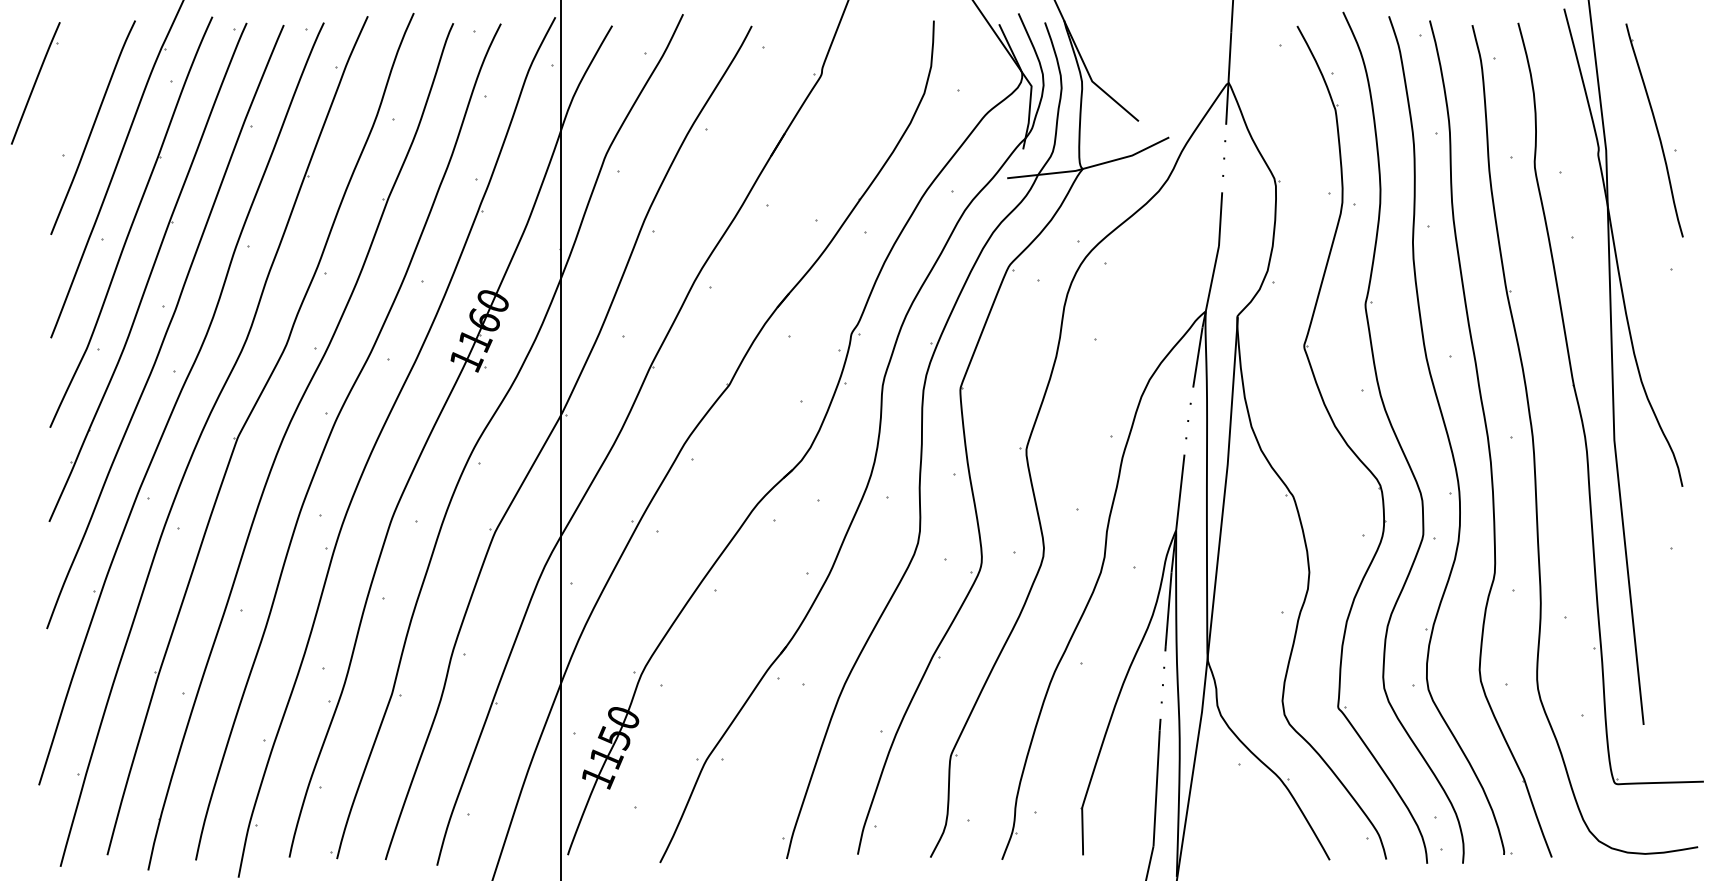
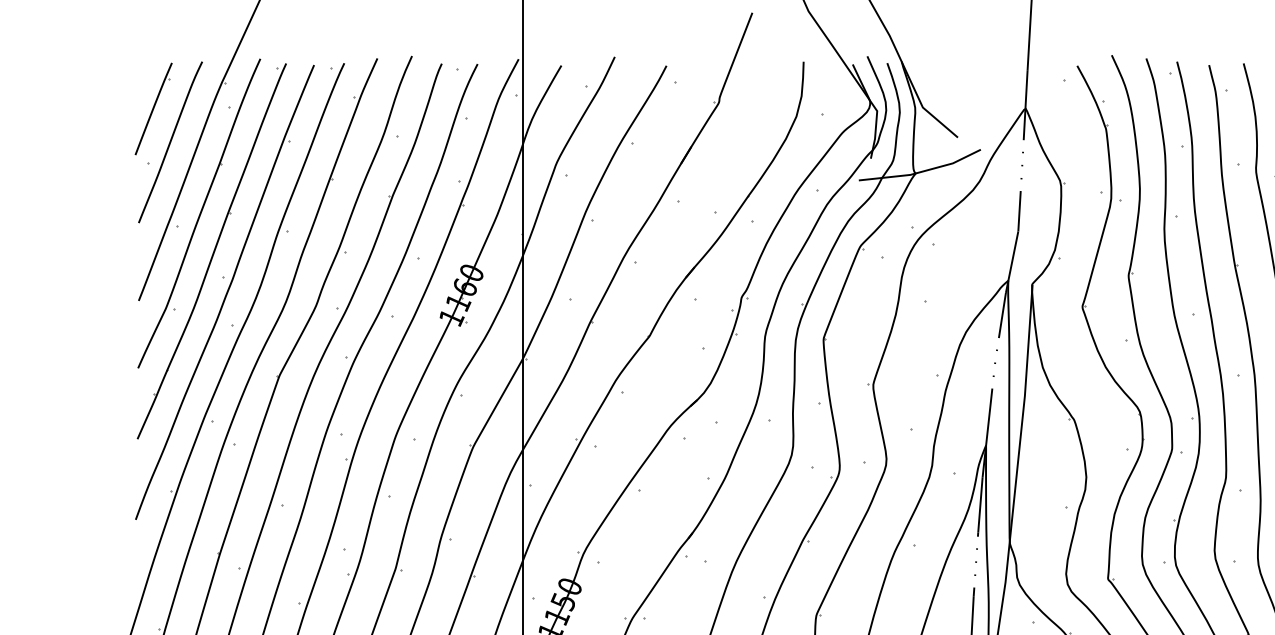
part: (35, 83) -> (153, 109), moved

